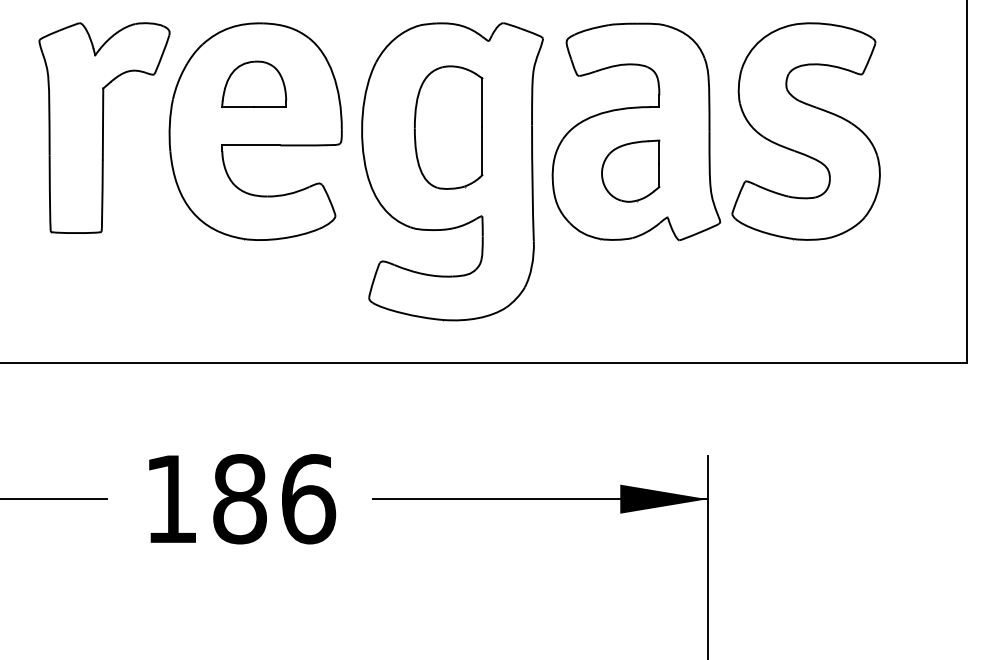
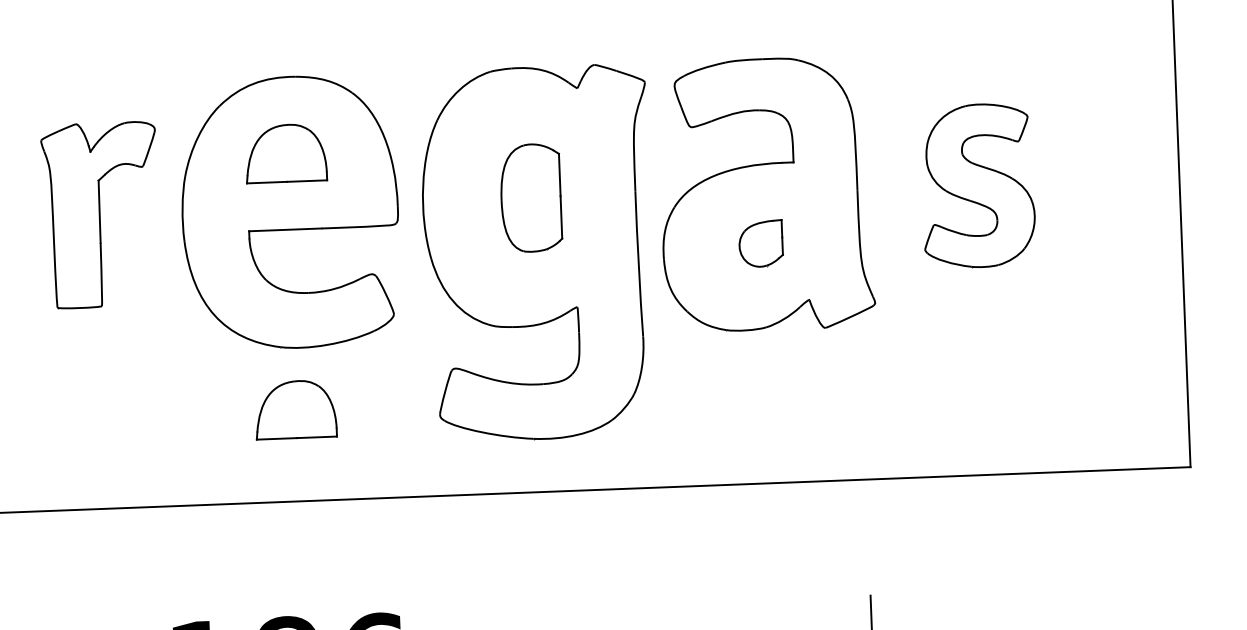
part: (104, 127) -> (101, 214), size x0.7
part: (448, 127) -> (531, 198), size x0.7
part: (805, 131) -> (977, 185), size x0.6
part: (630, 170) -> (760, 243), size x0.6
part: (254, 288) -> (296, 408), added

